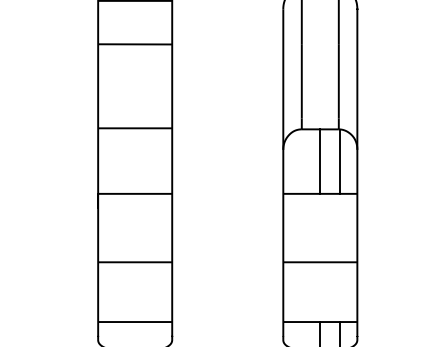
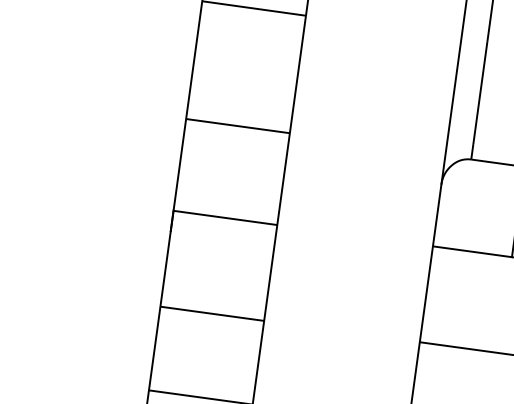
line: (320, 161) -> (491, 208), removed

